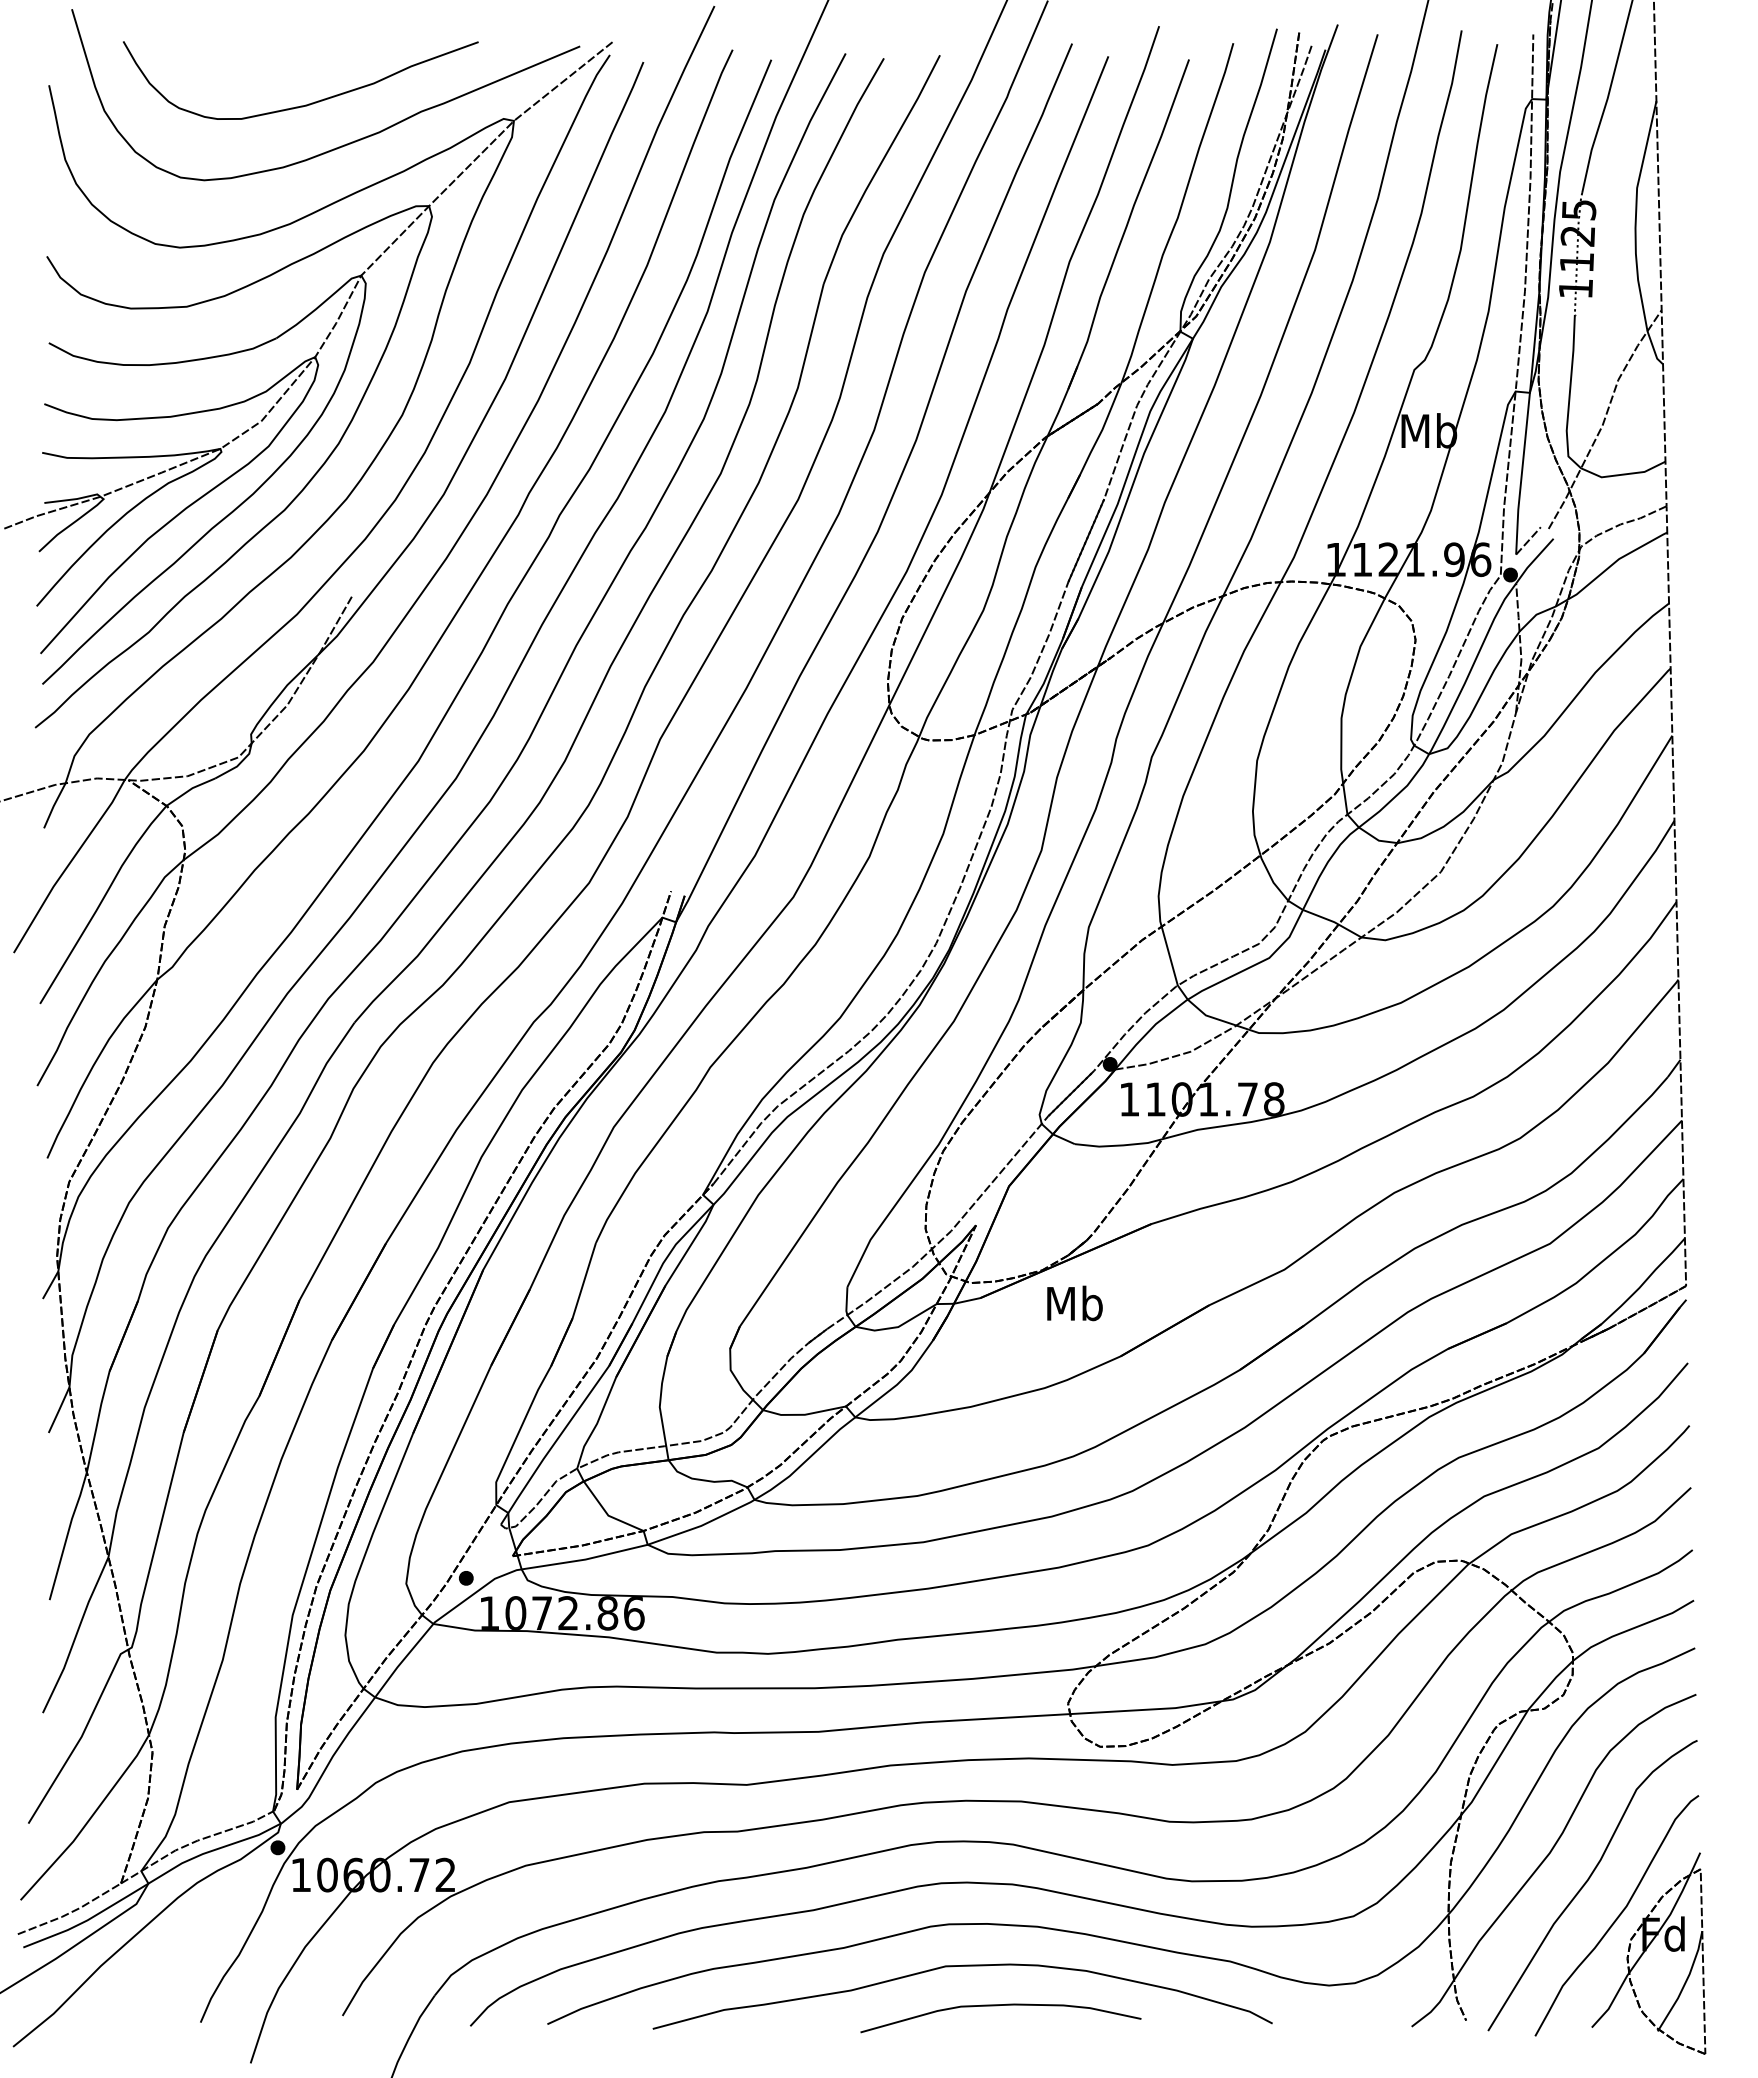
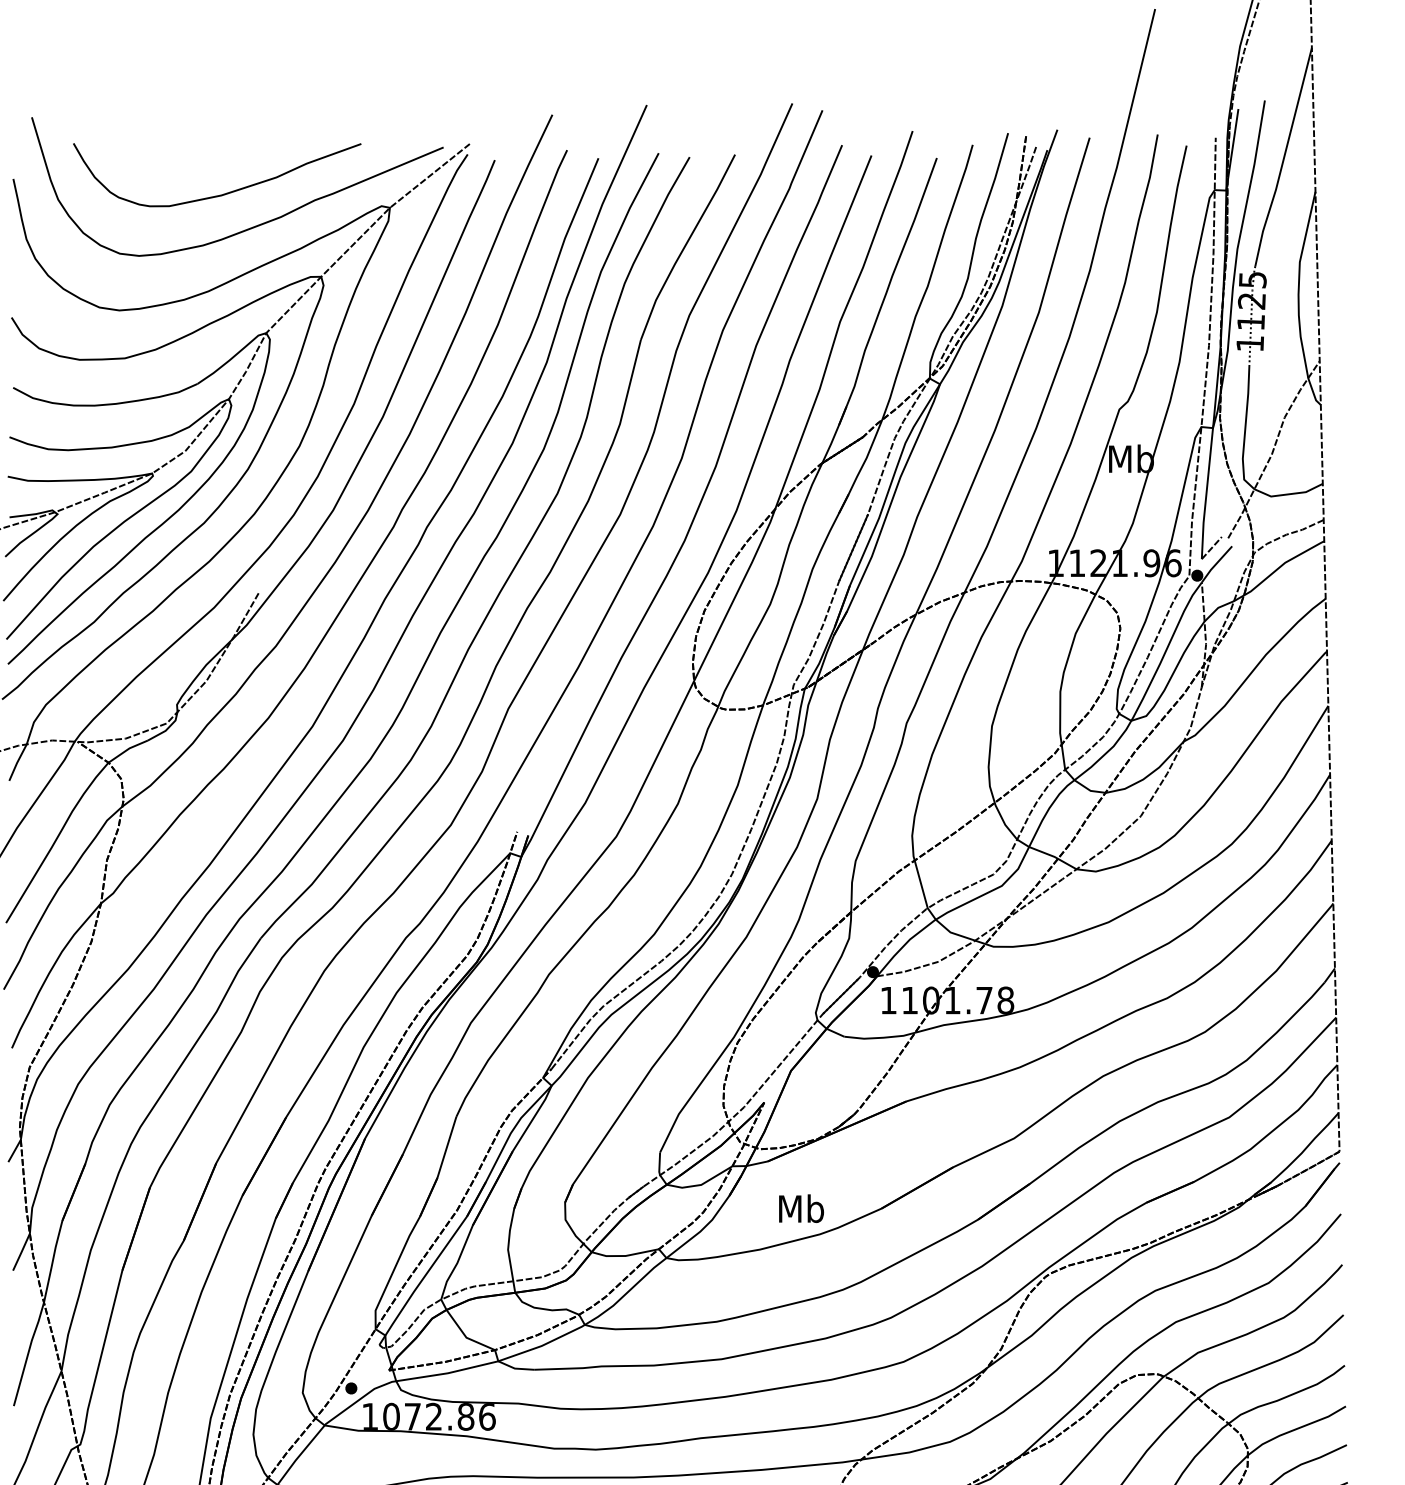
text: (1074, 1303) -> (801, 1208), moved

